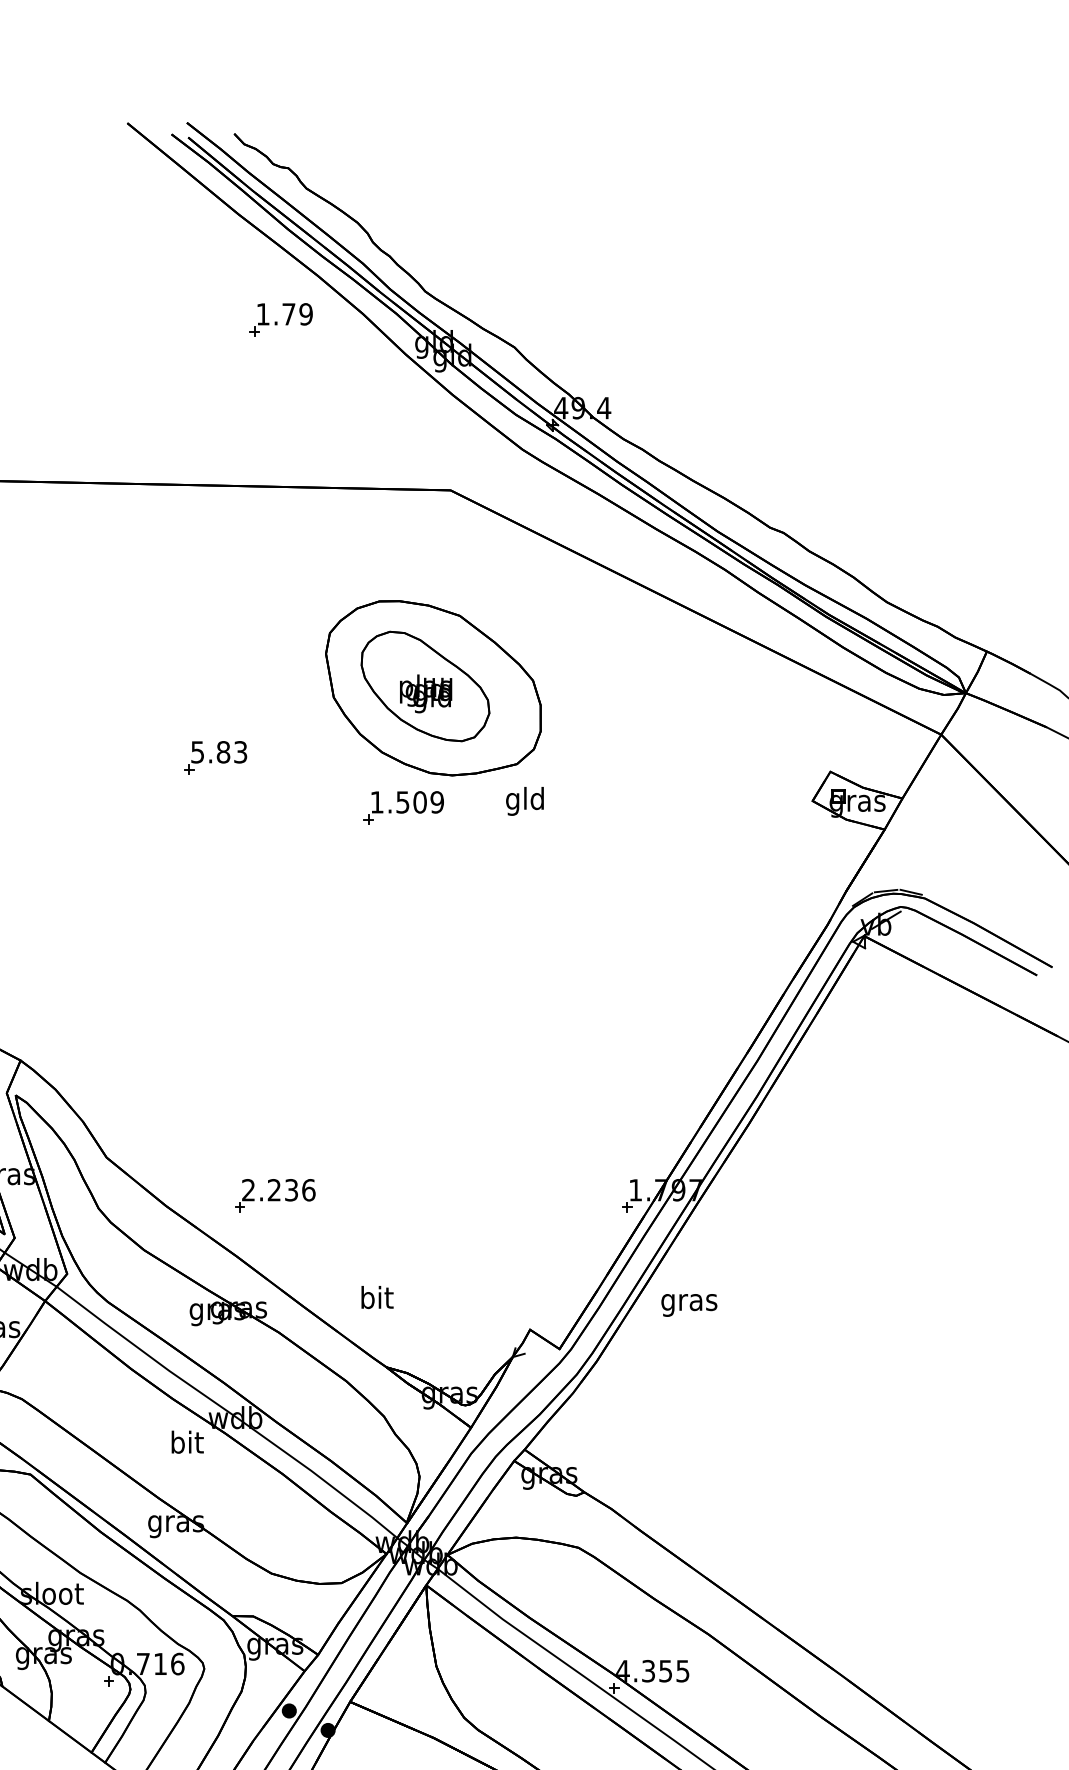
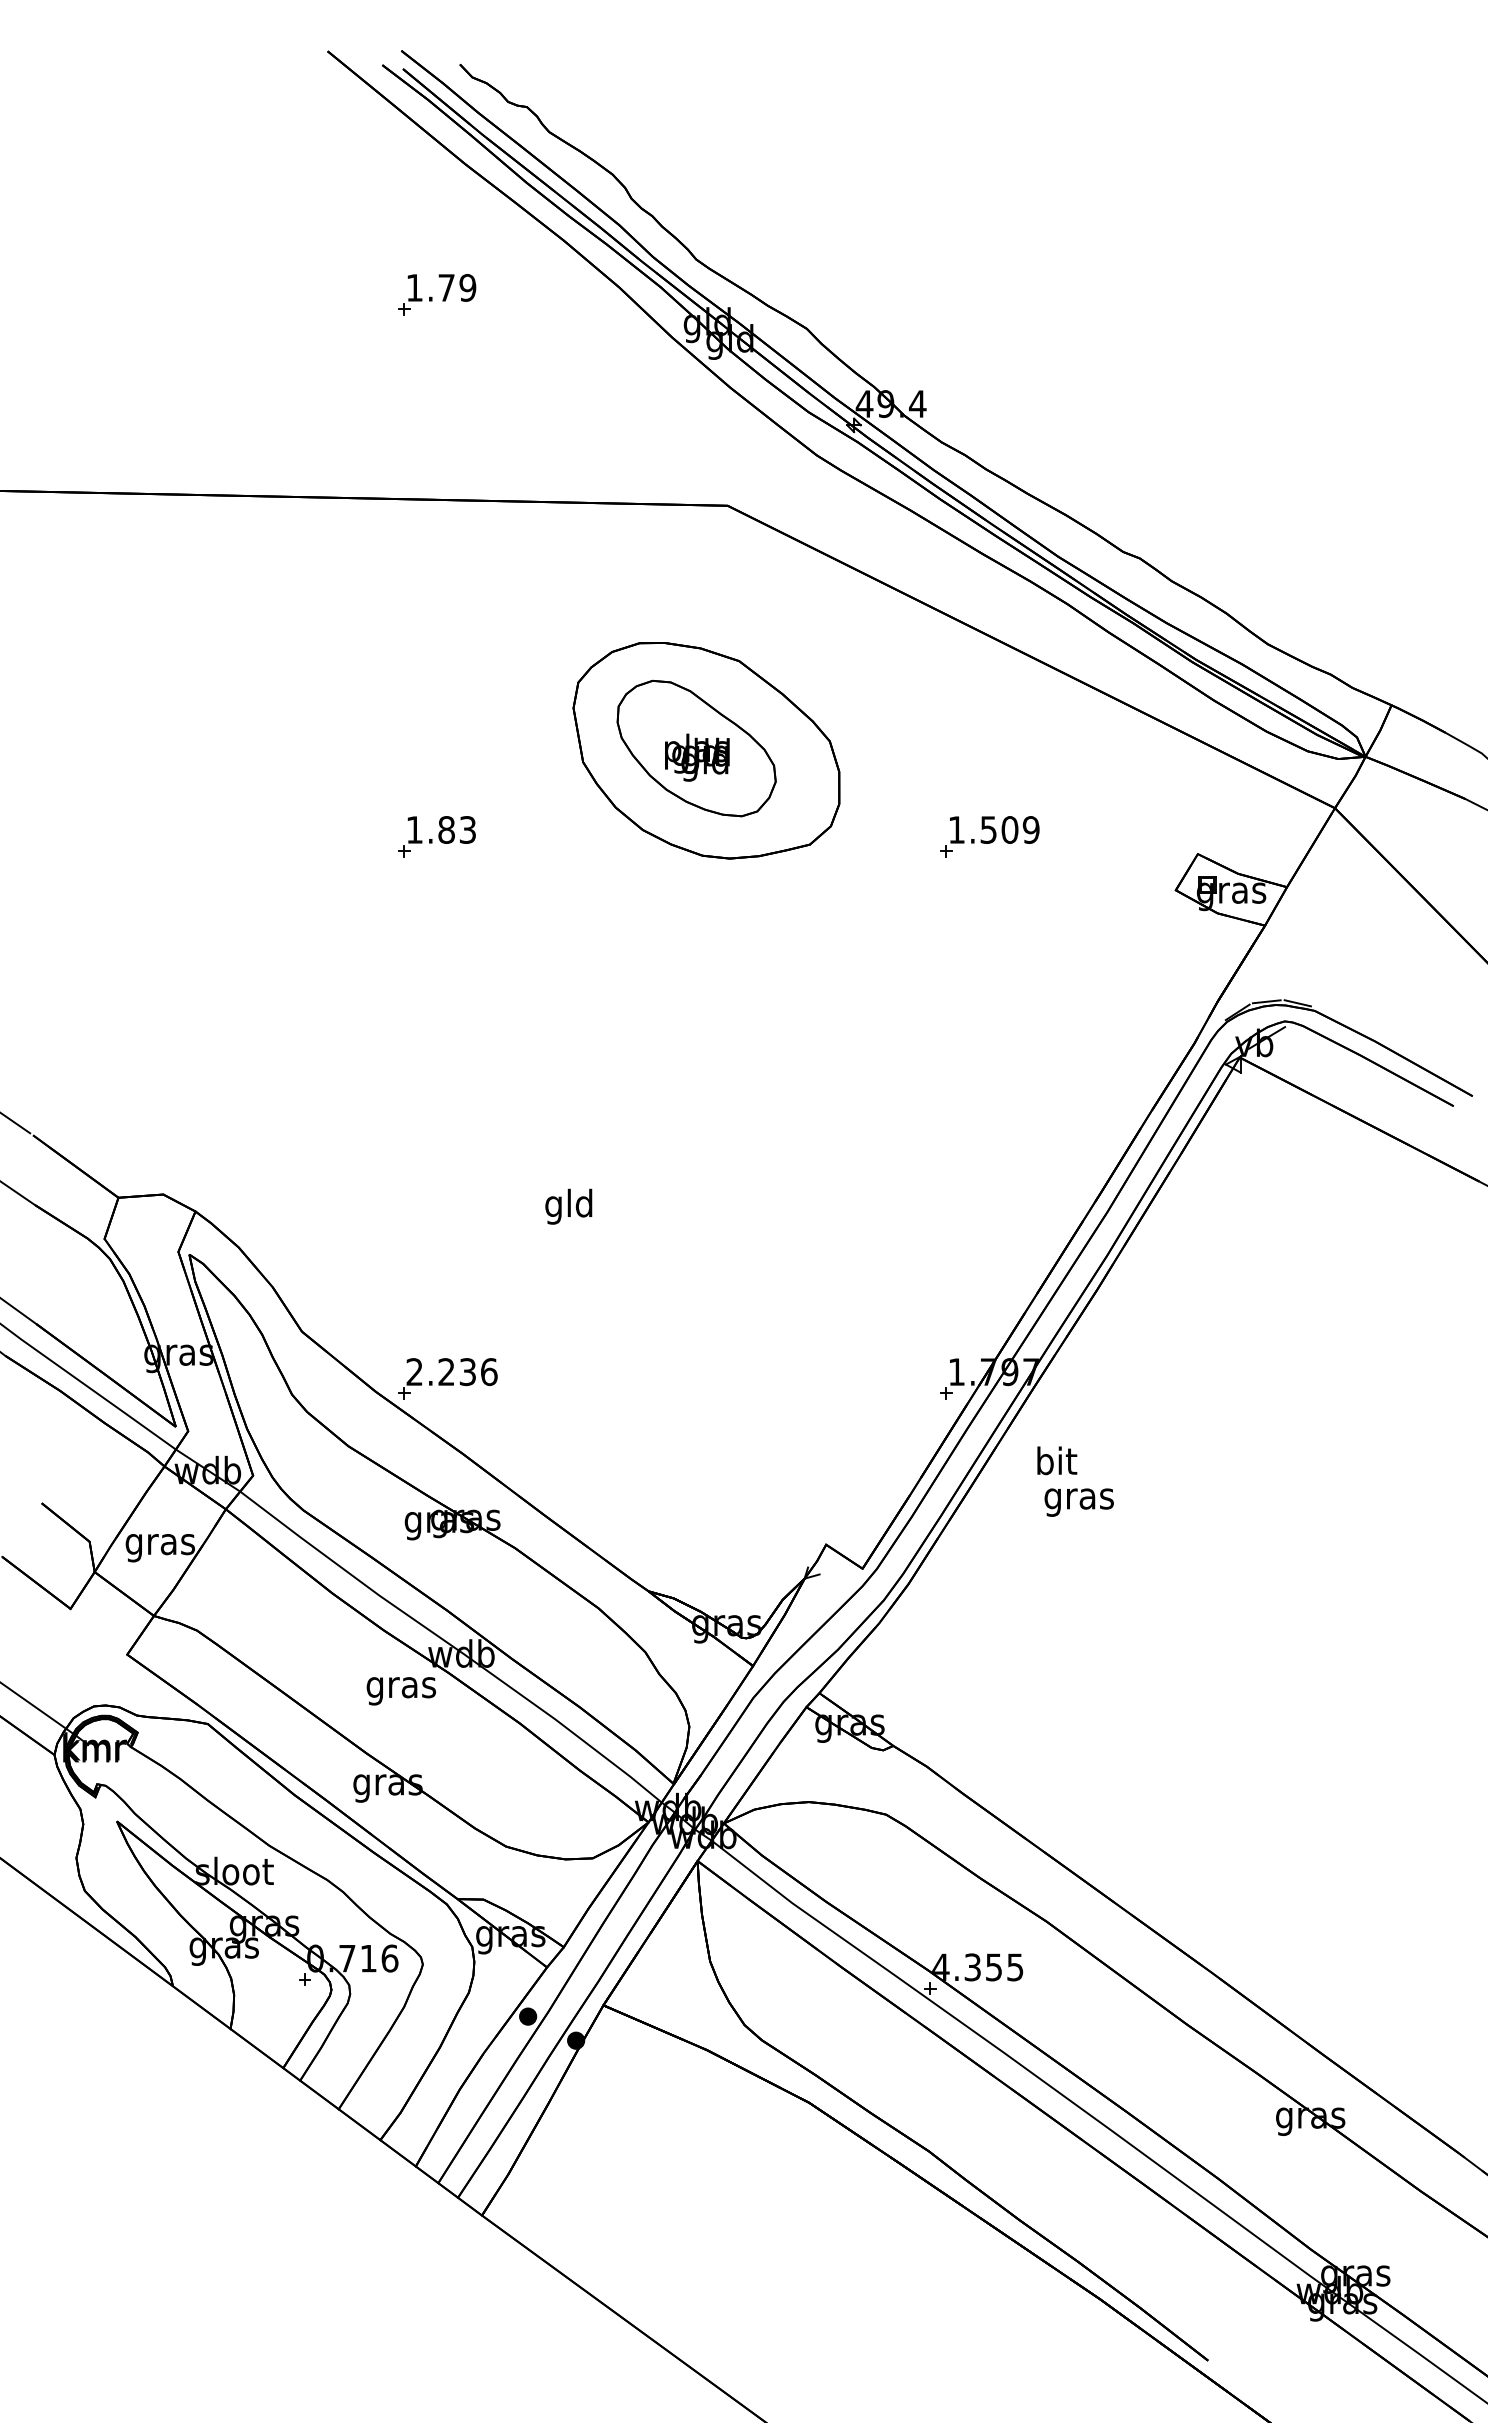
part: (281, 319) -> (437, 294), moved
text: (197, 751) -> (414, 829), 5.83 -> 1.83
text: (524, 801) -> (568, 1206), moved
part: (403, 807) -> (989, 836), moved
part: (275, 1195) -> (447, 1378), moved
text: (377, 1297) -> (1057, 1460), moved
text: (688, 1305) -> (1078, 1502), moved
text: (187, 1445) -> (401, 1687), bit -> gras

